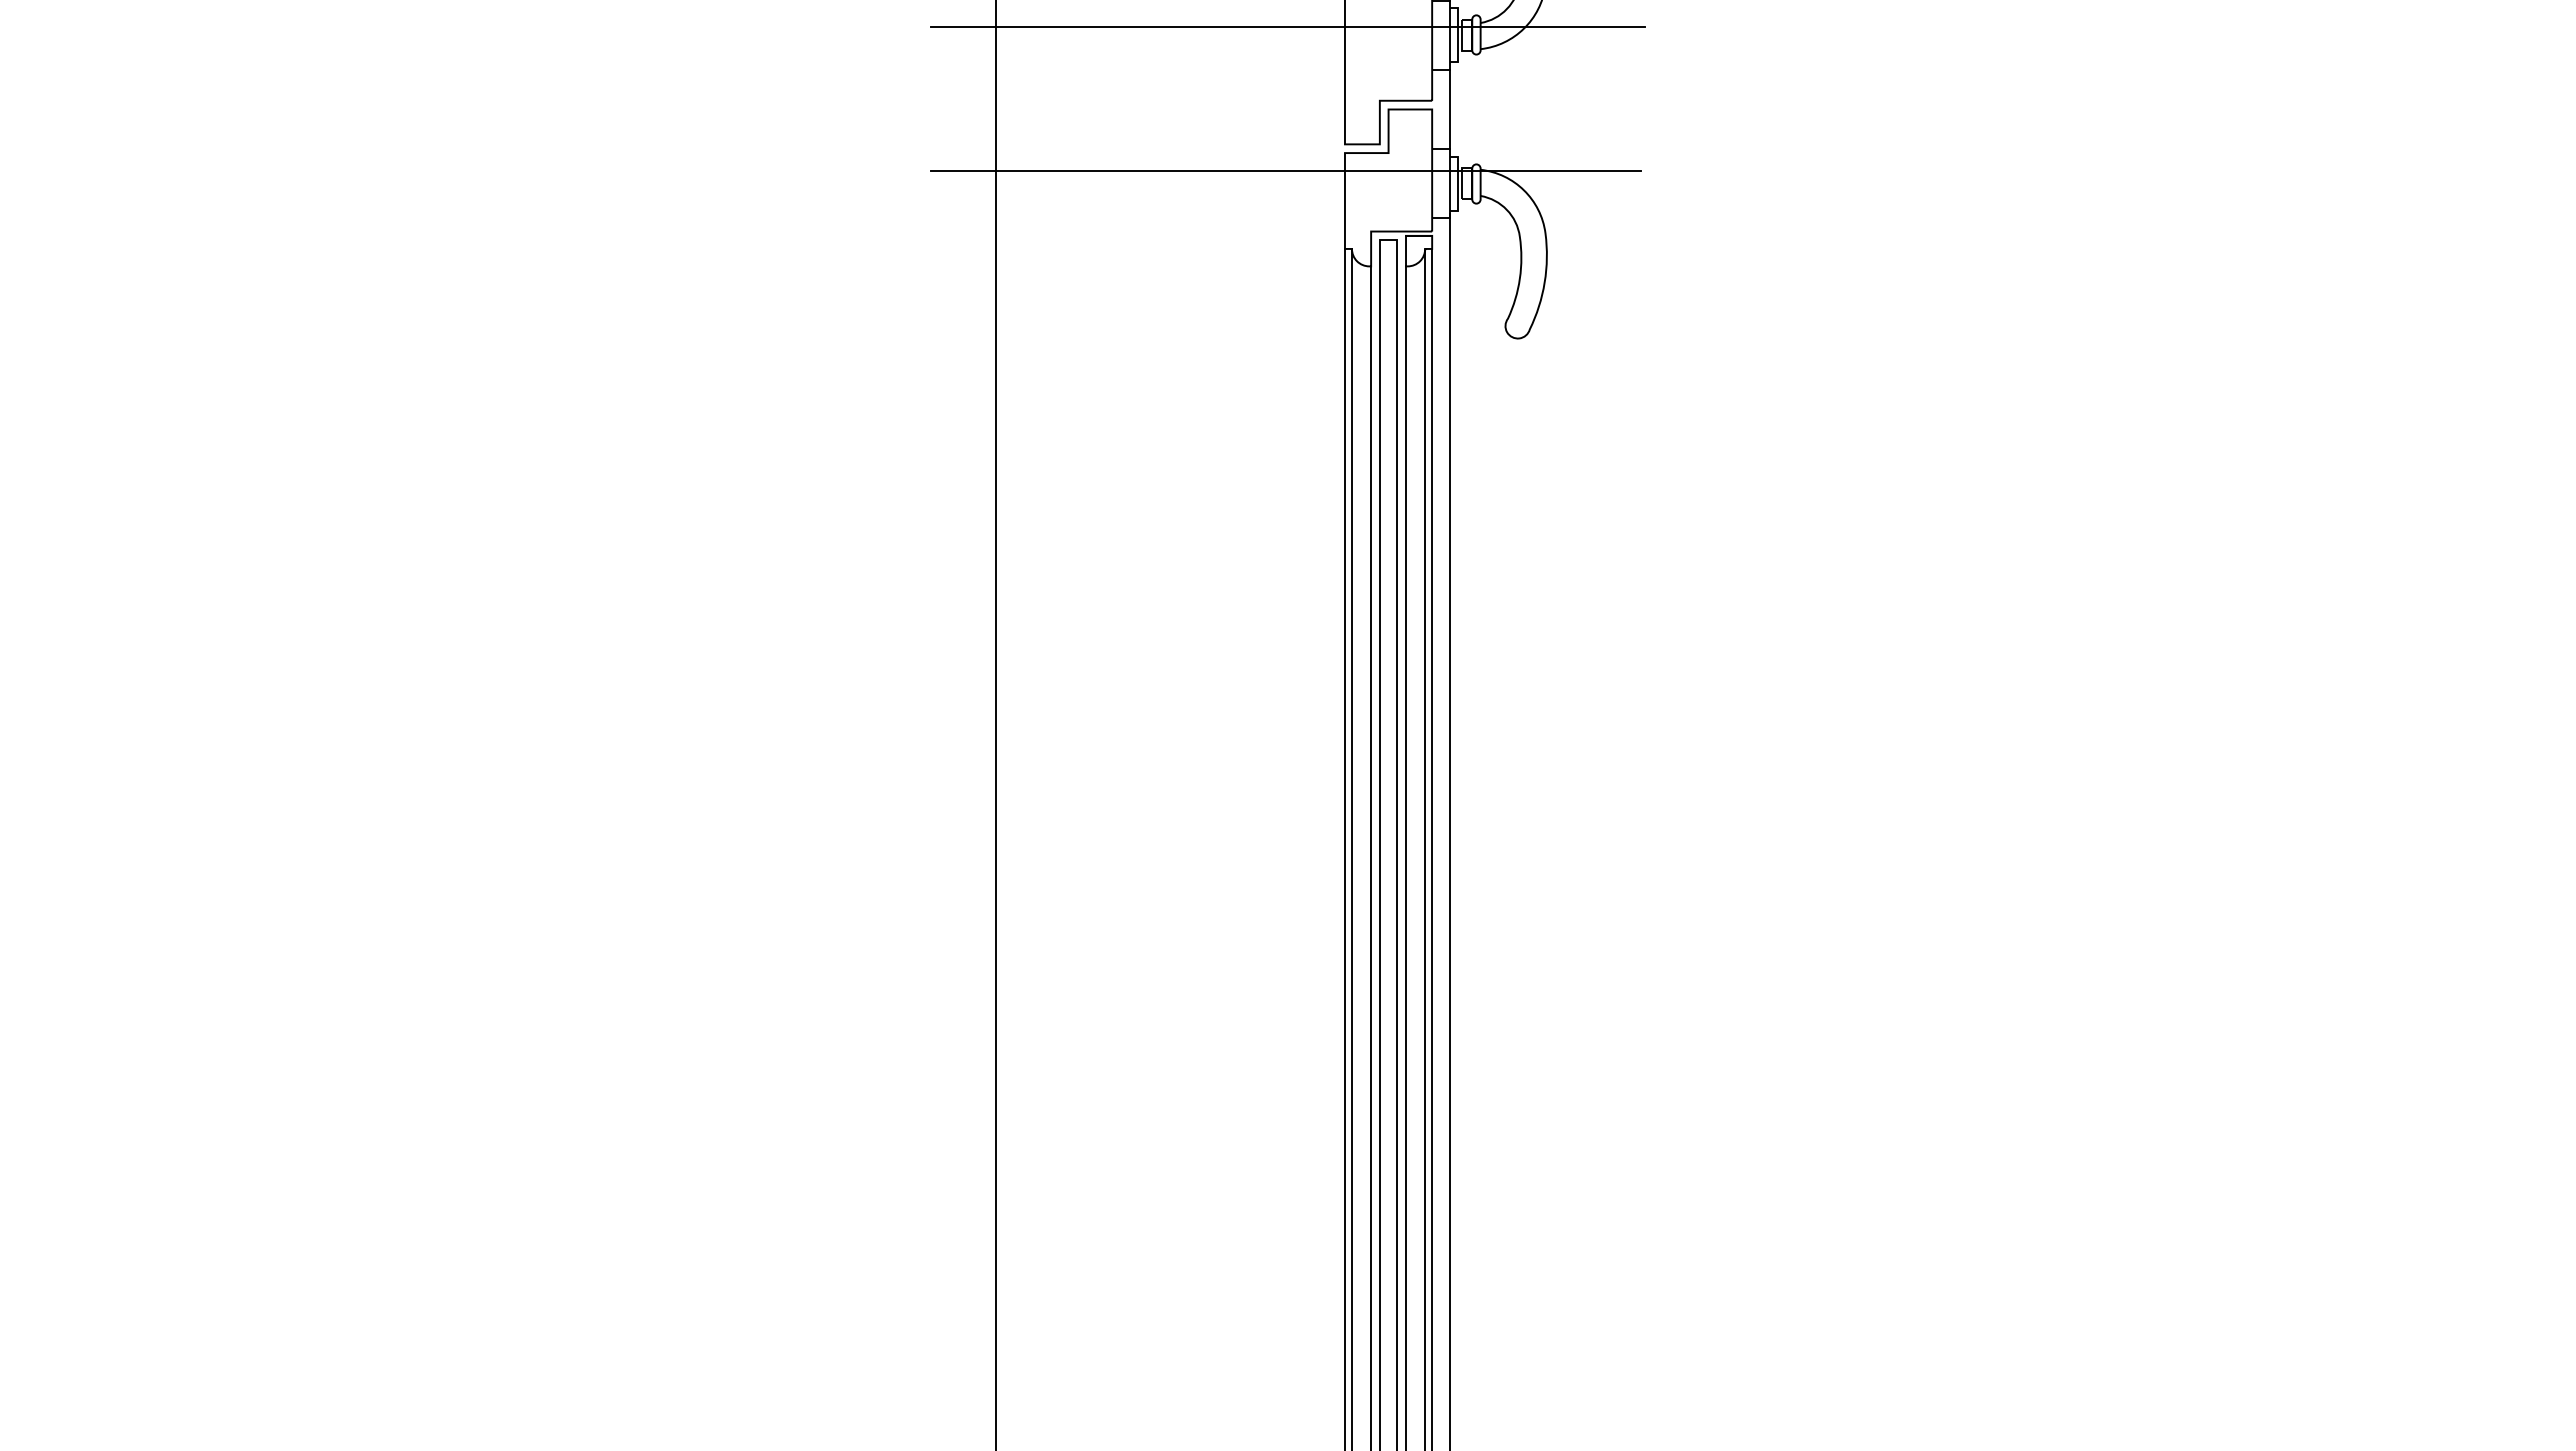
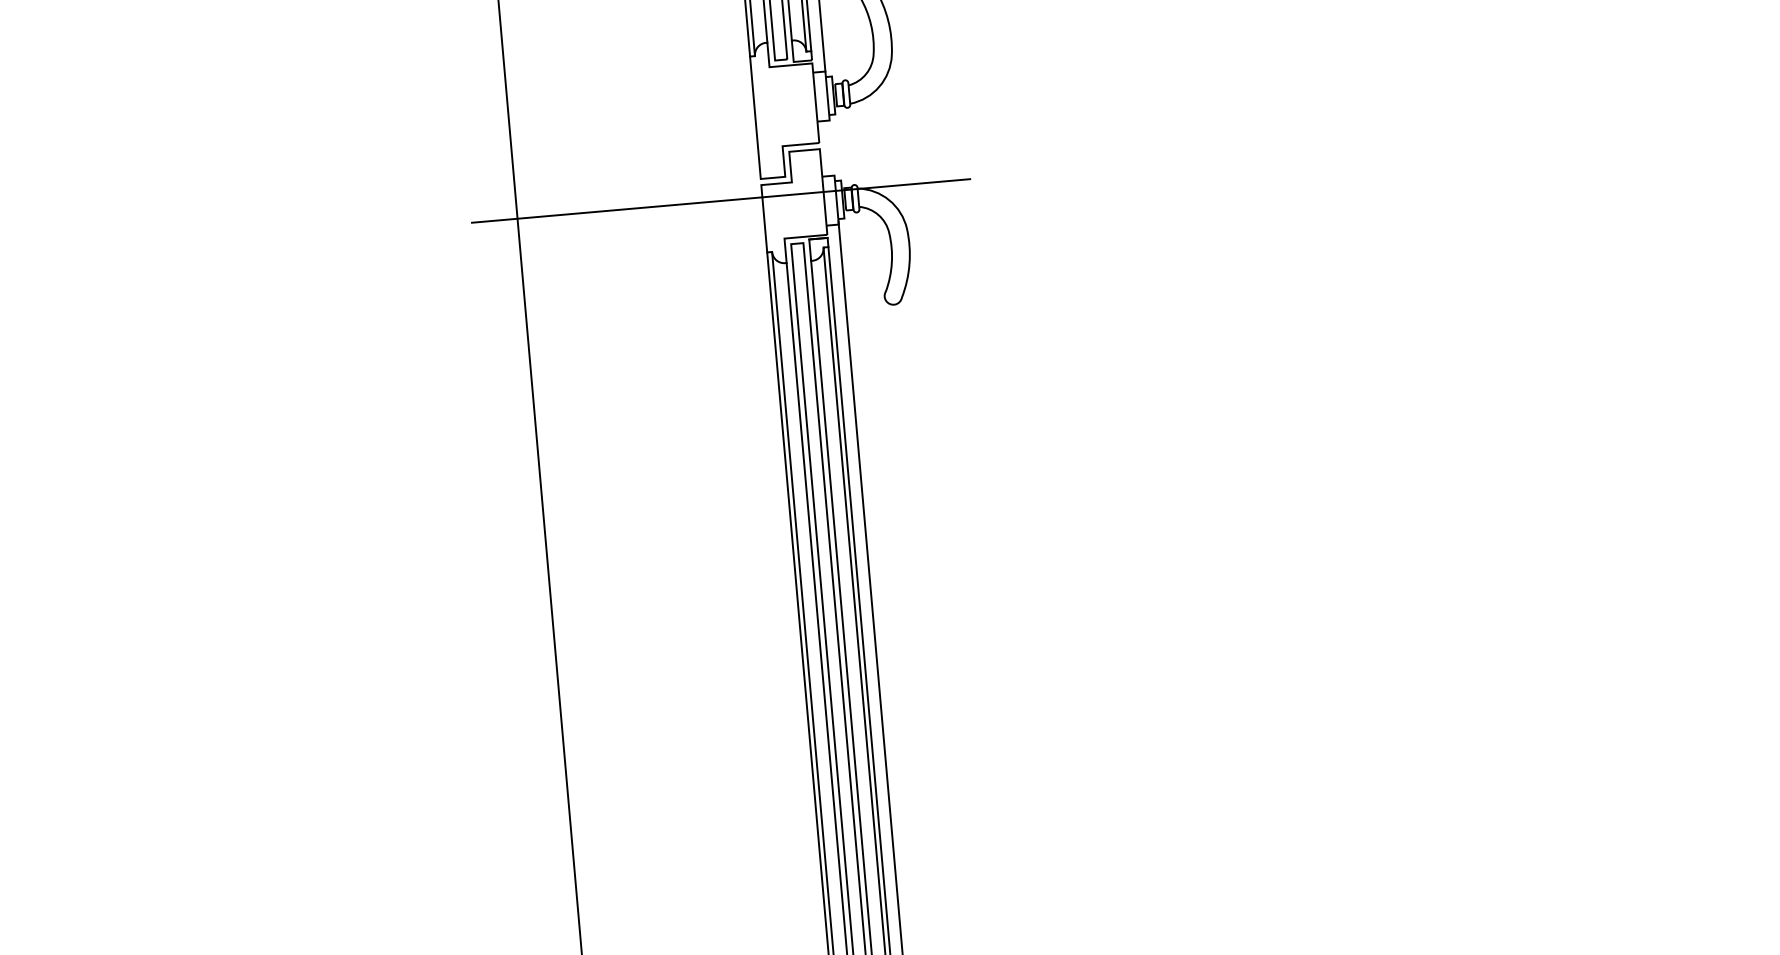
line: (1287, 26) -> (713, 99), removed
line: (1449, 109) -> (832, 148), removed

